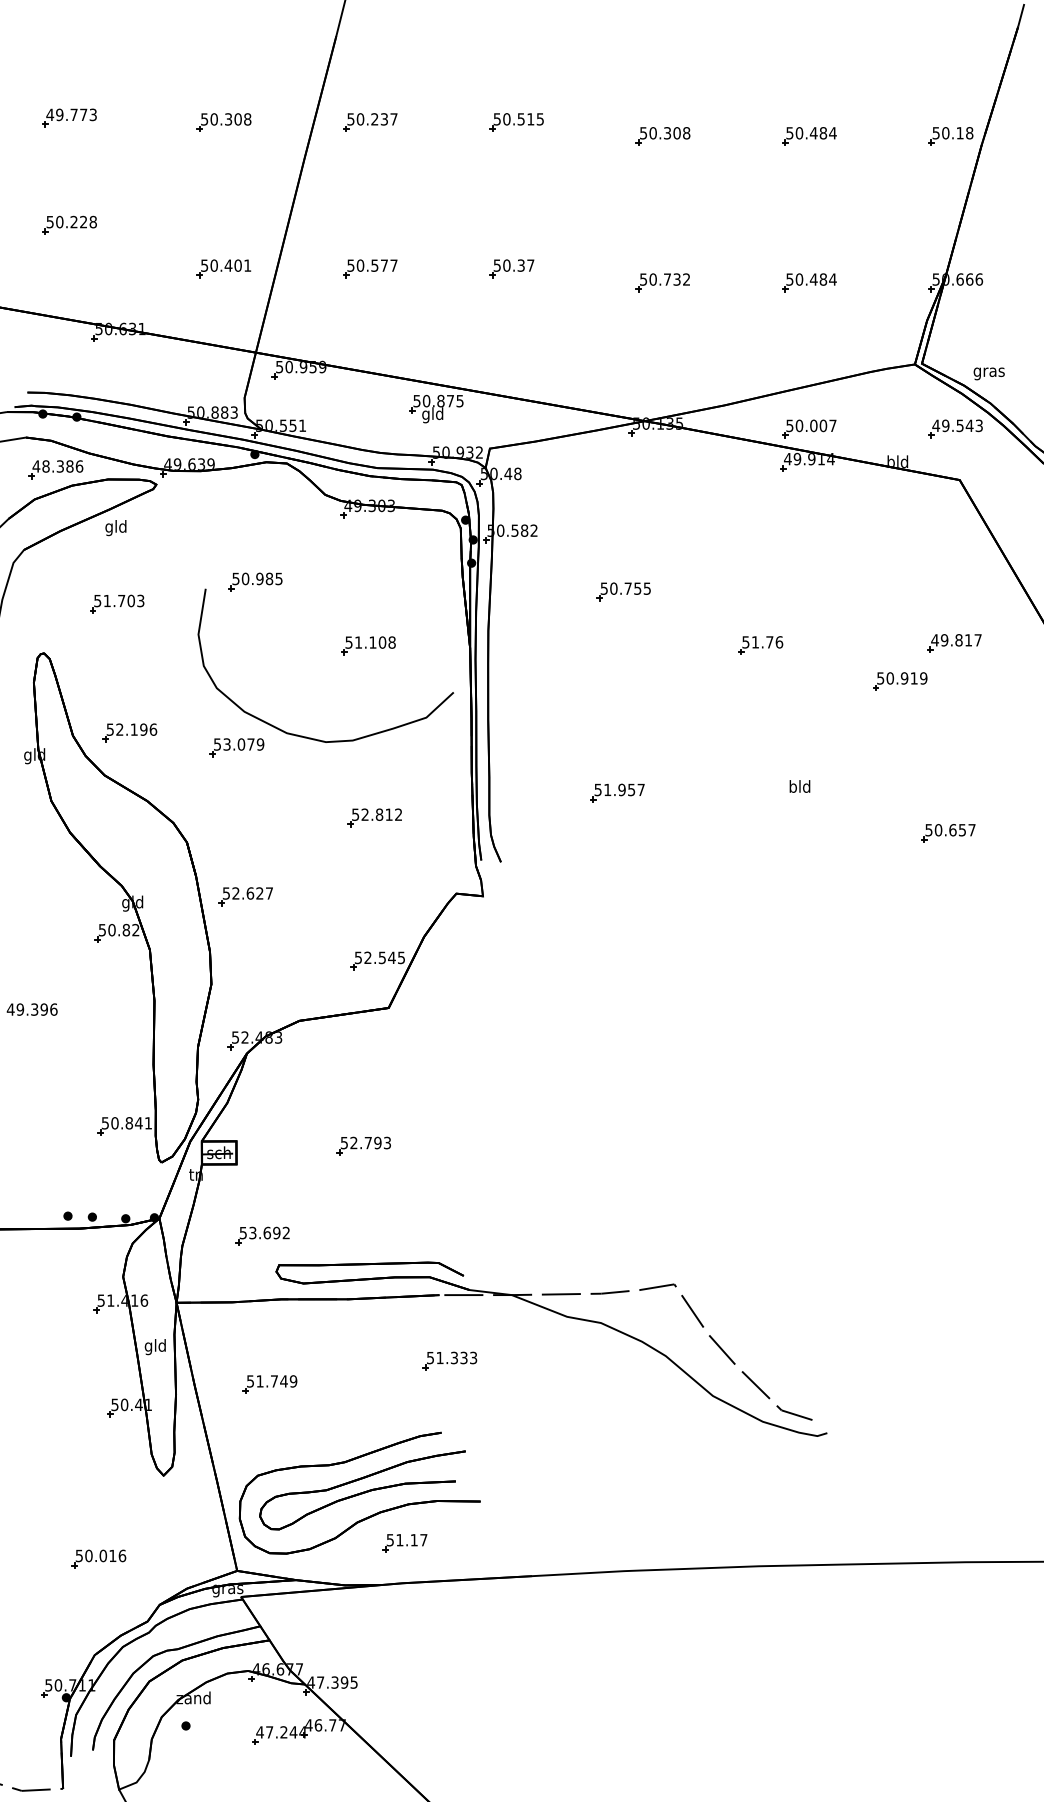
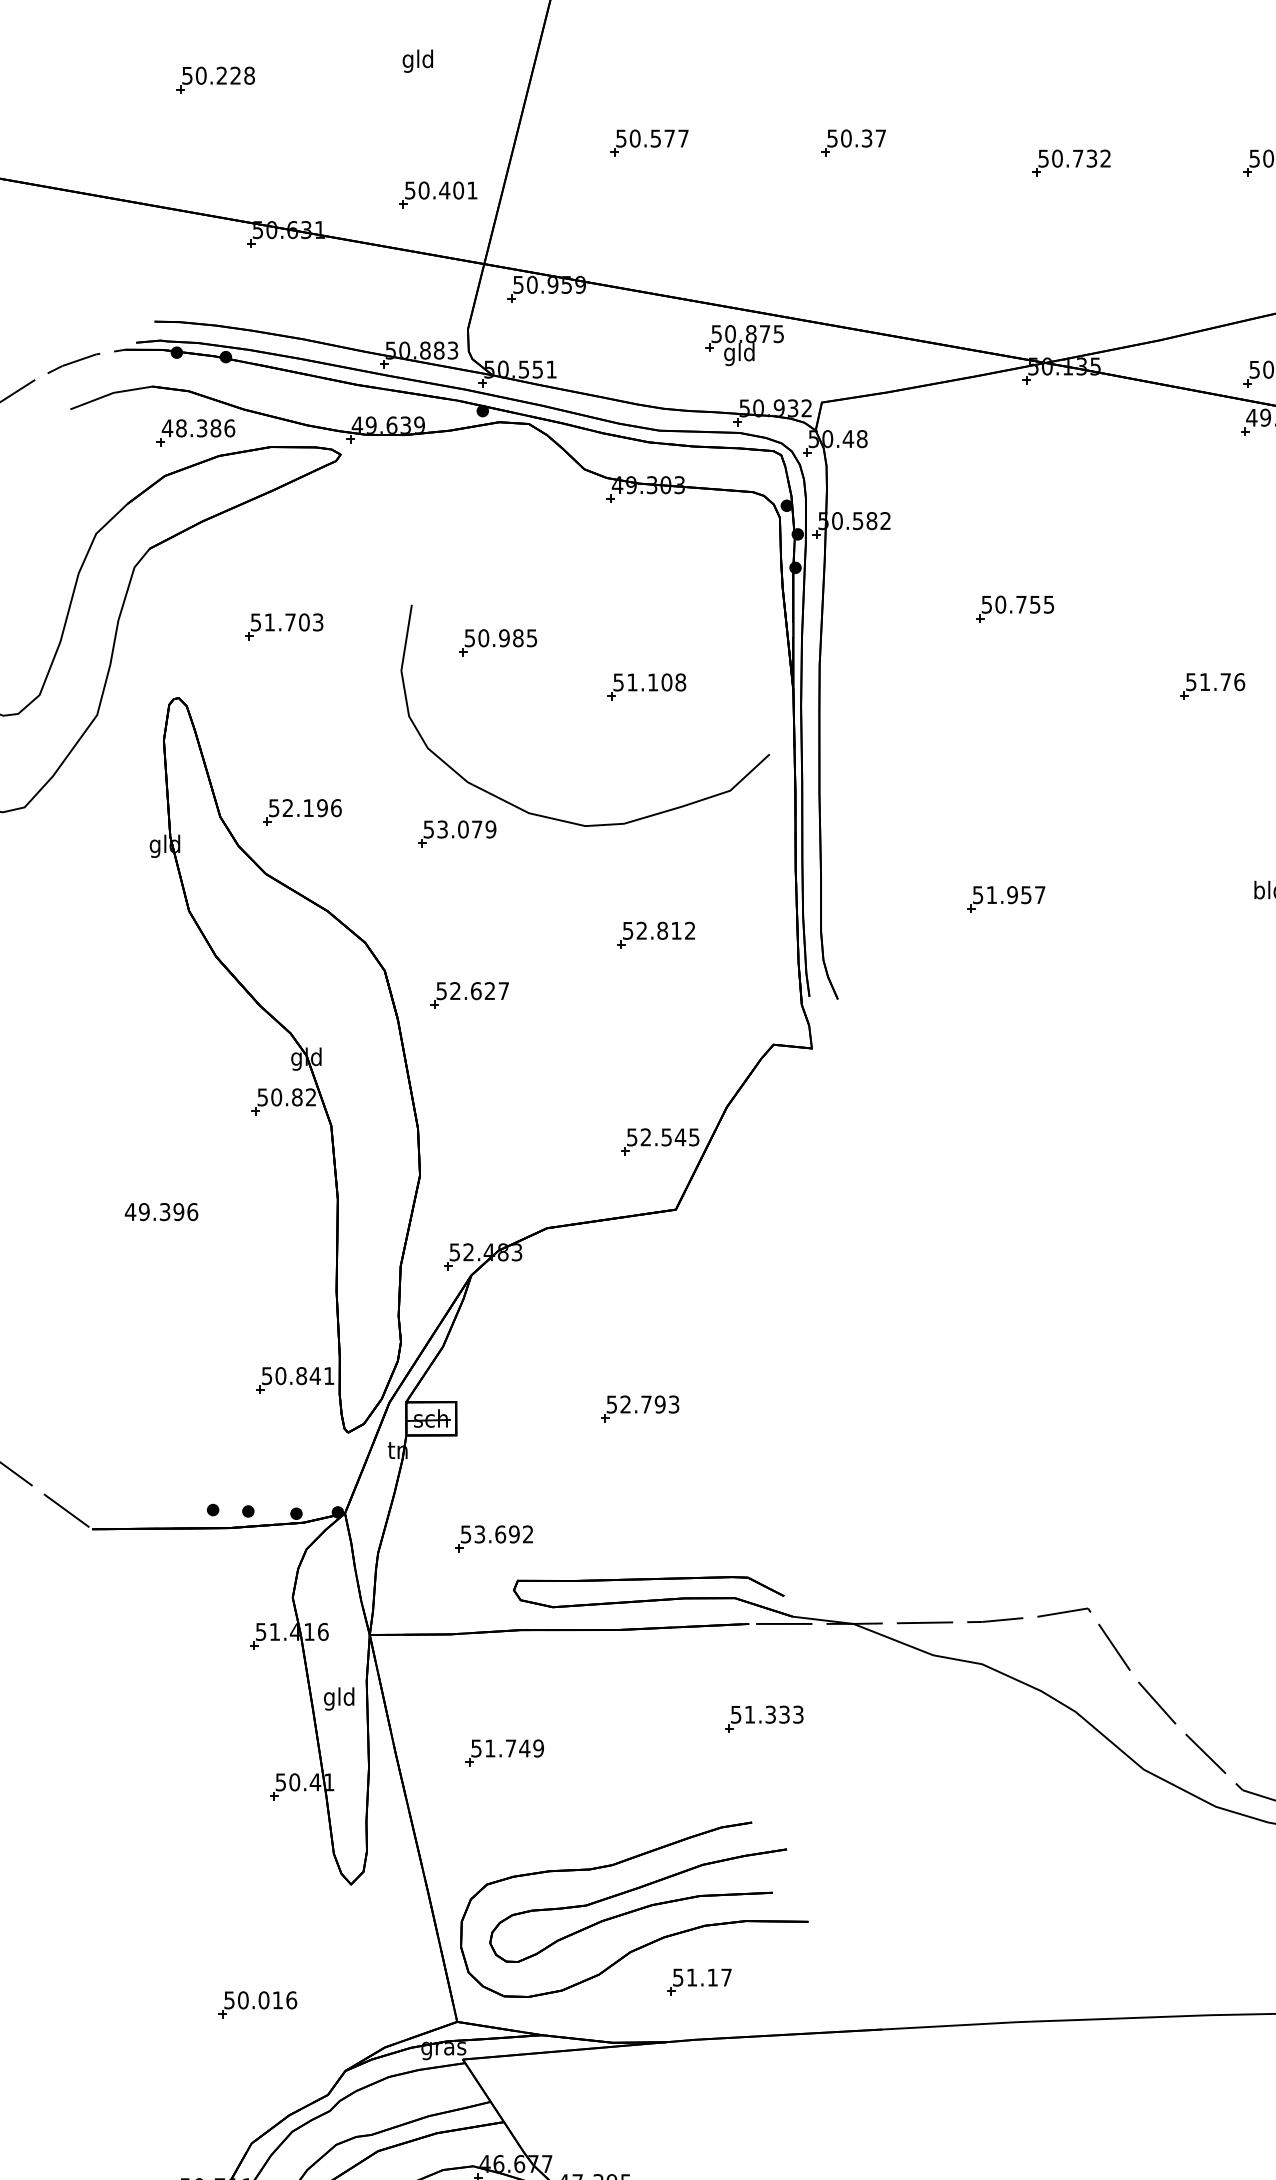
part: (223, 268) -> (437, 194), moved
text: (115, 528) -> (417, 61), moved
part: (255, 581) -> (498, 641), moved
part: (245, 896) -> (469, 995), moved

